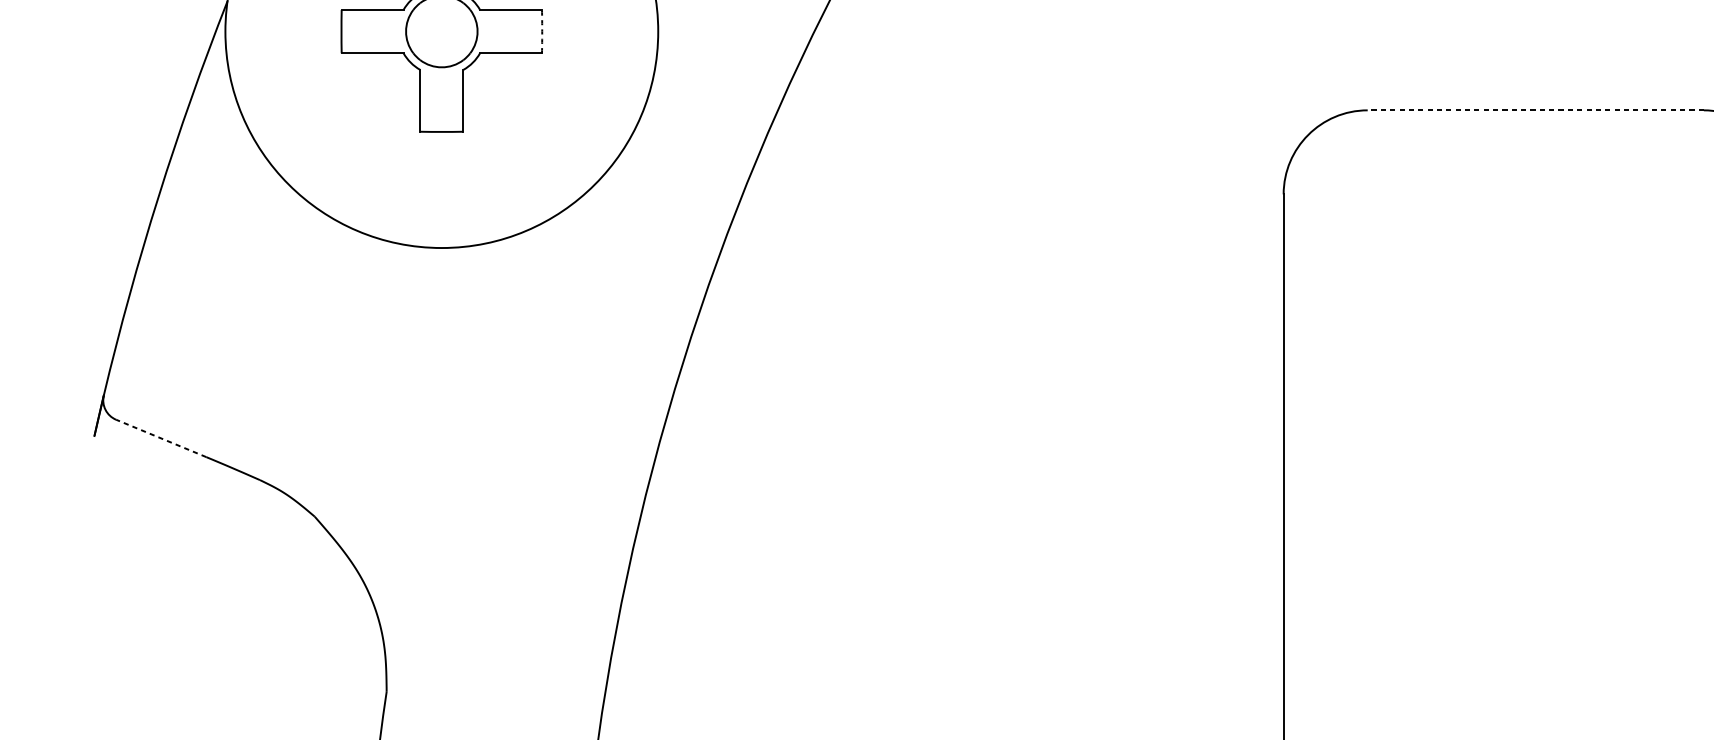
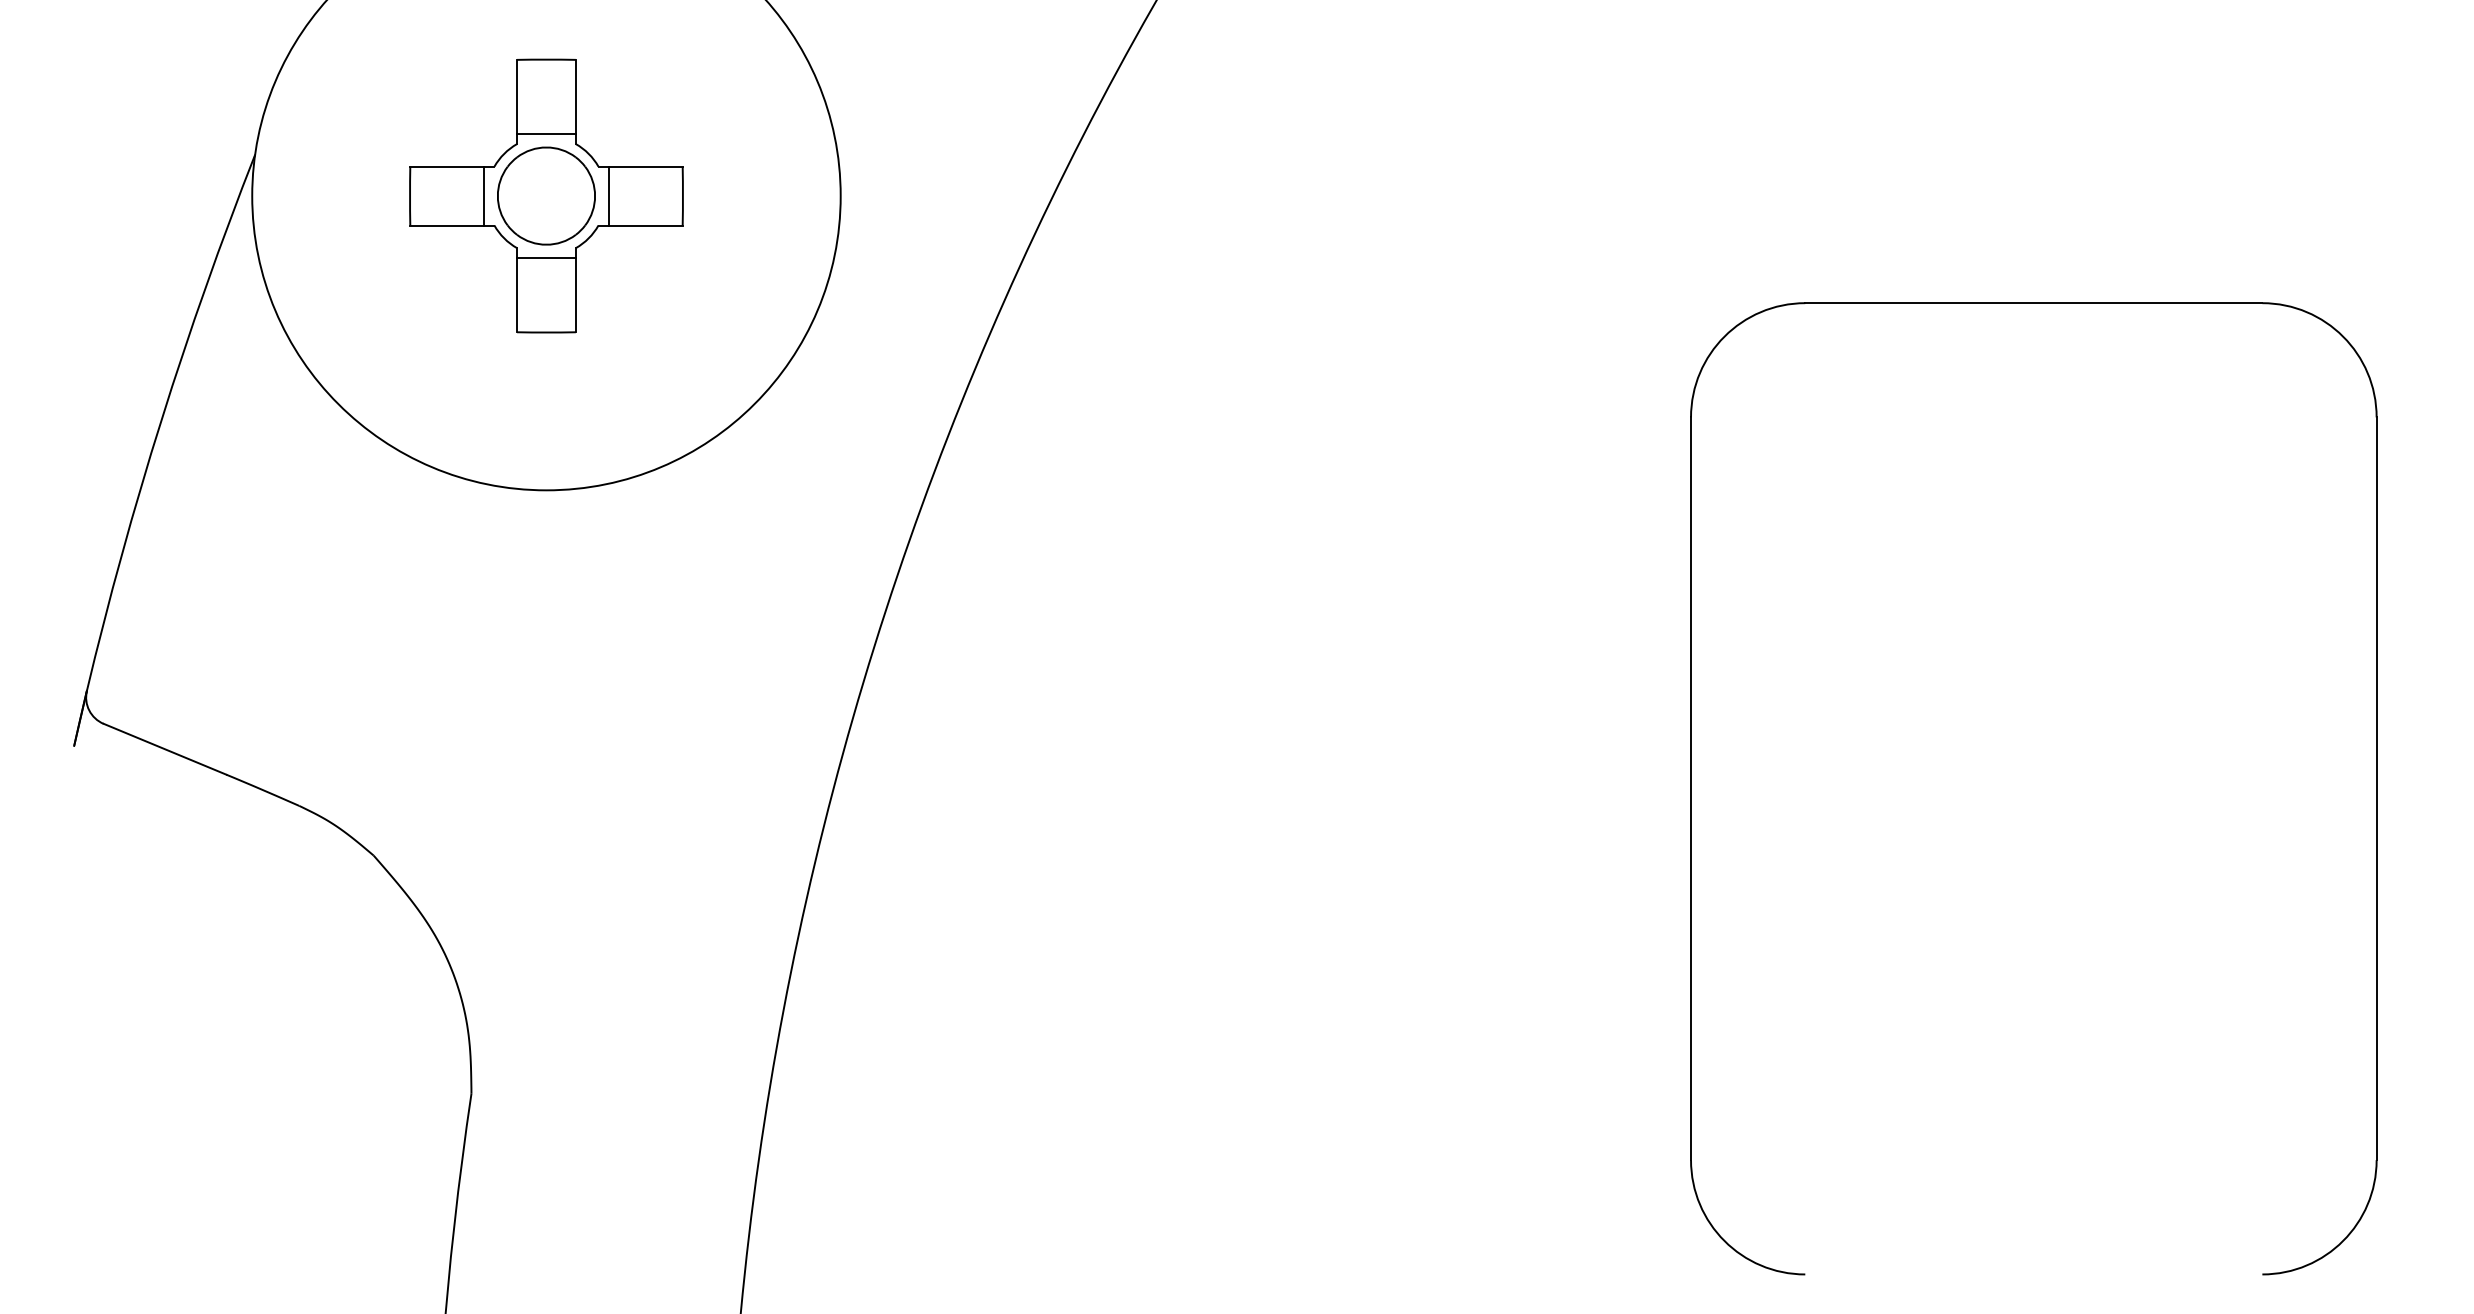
line: (396, 31) -> (484, 195), added
line: (487, 31) -> (608, 195), added
arc: (541, 31) -> (682, 196), dashed -> solid
line: (441, 77) -> (546, 258), added
line: (1535, 110) -> (2033, 303), dashed -> solid
line: (160, 438) -> (164, 749), dashed -> solid

